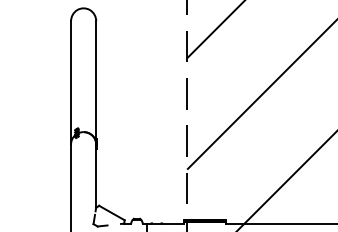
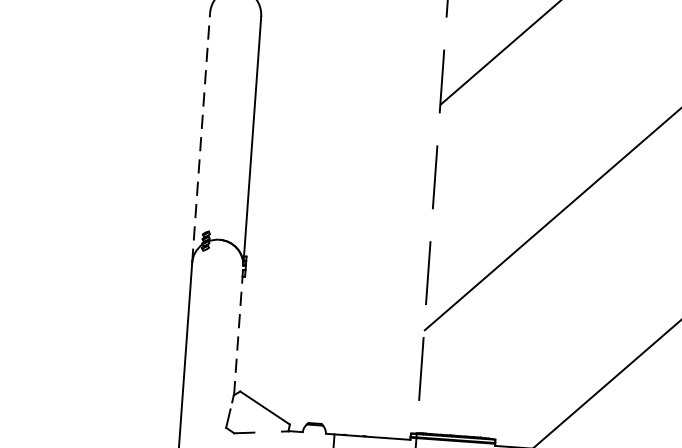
line: (71, 82) -> (202, 137), solid -> dashed
line: (96, 175) -> (239, 329), solid -> dashed

